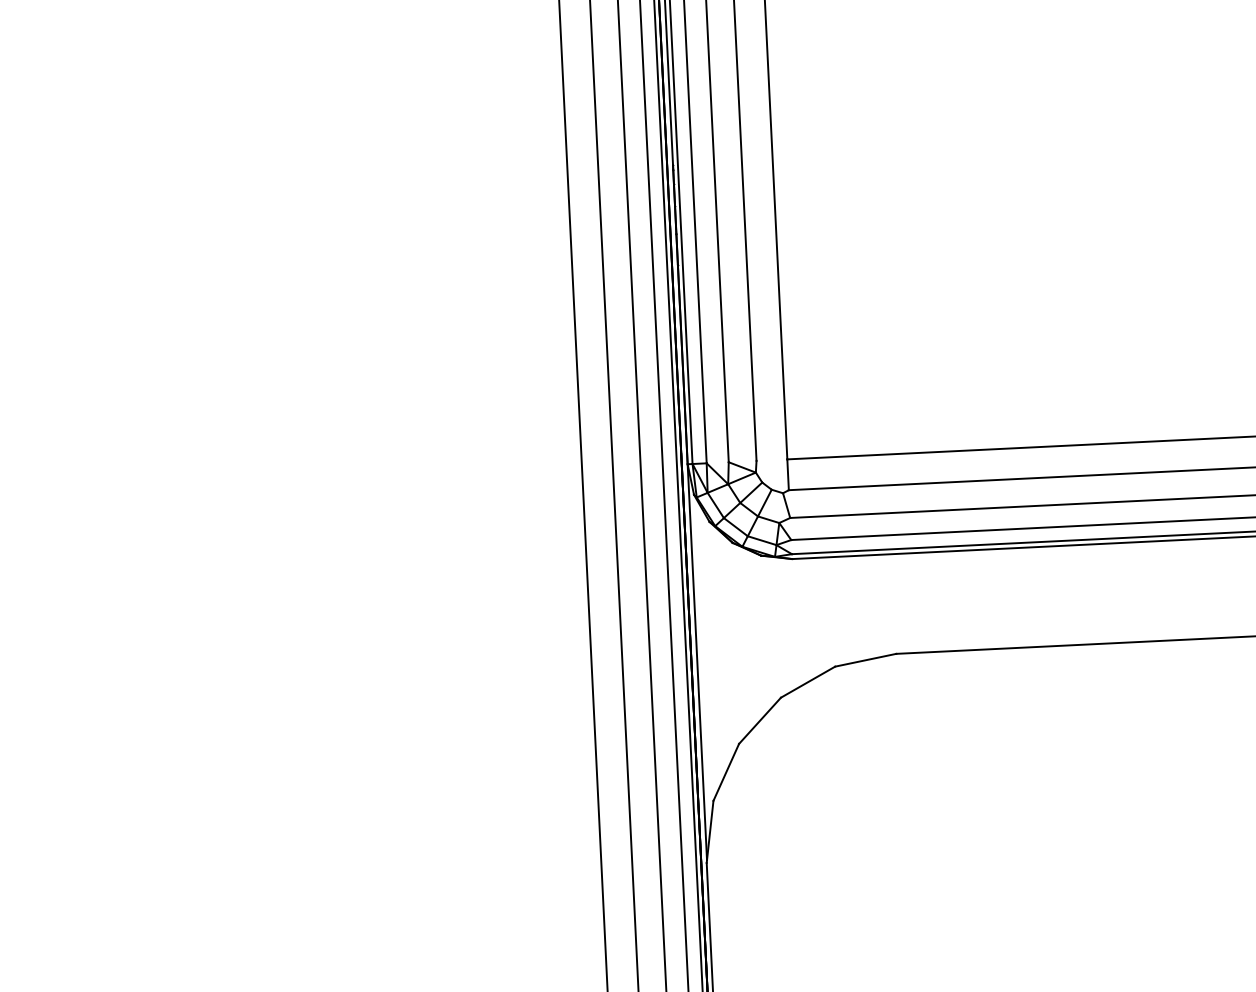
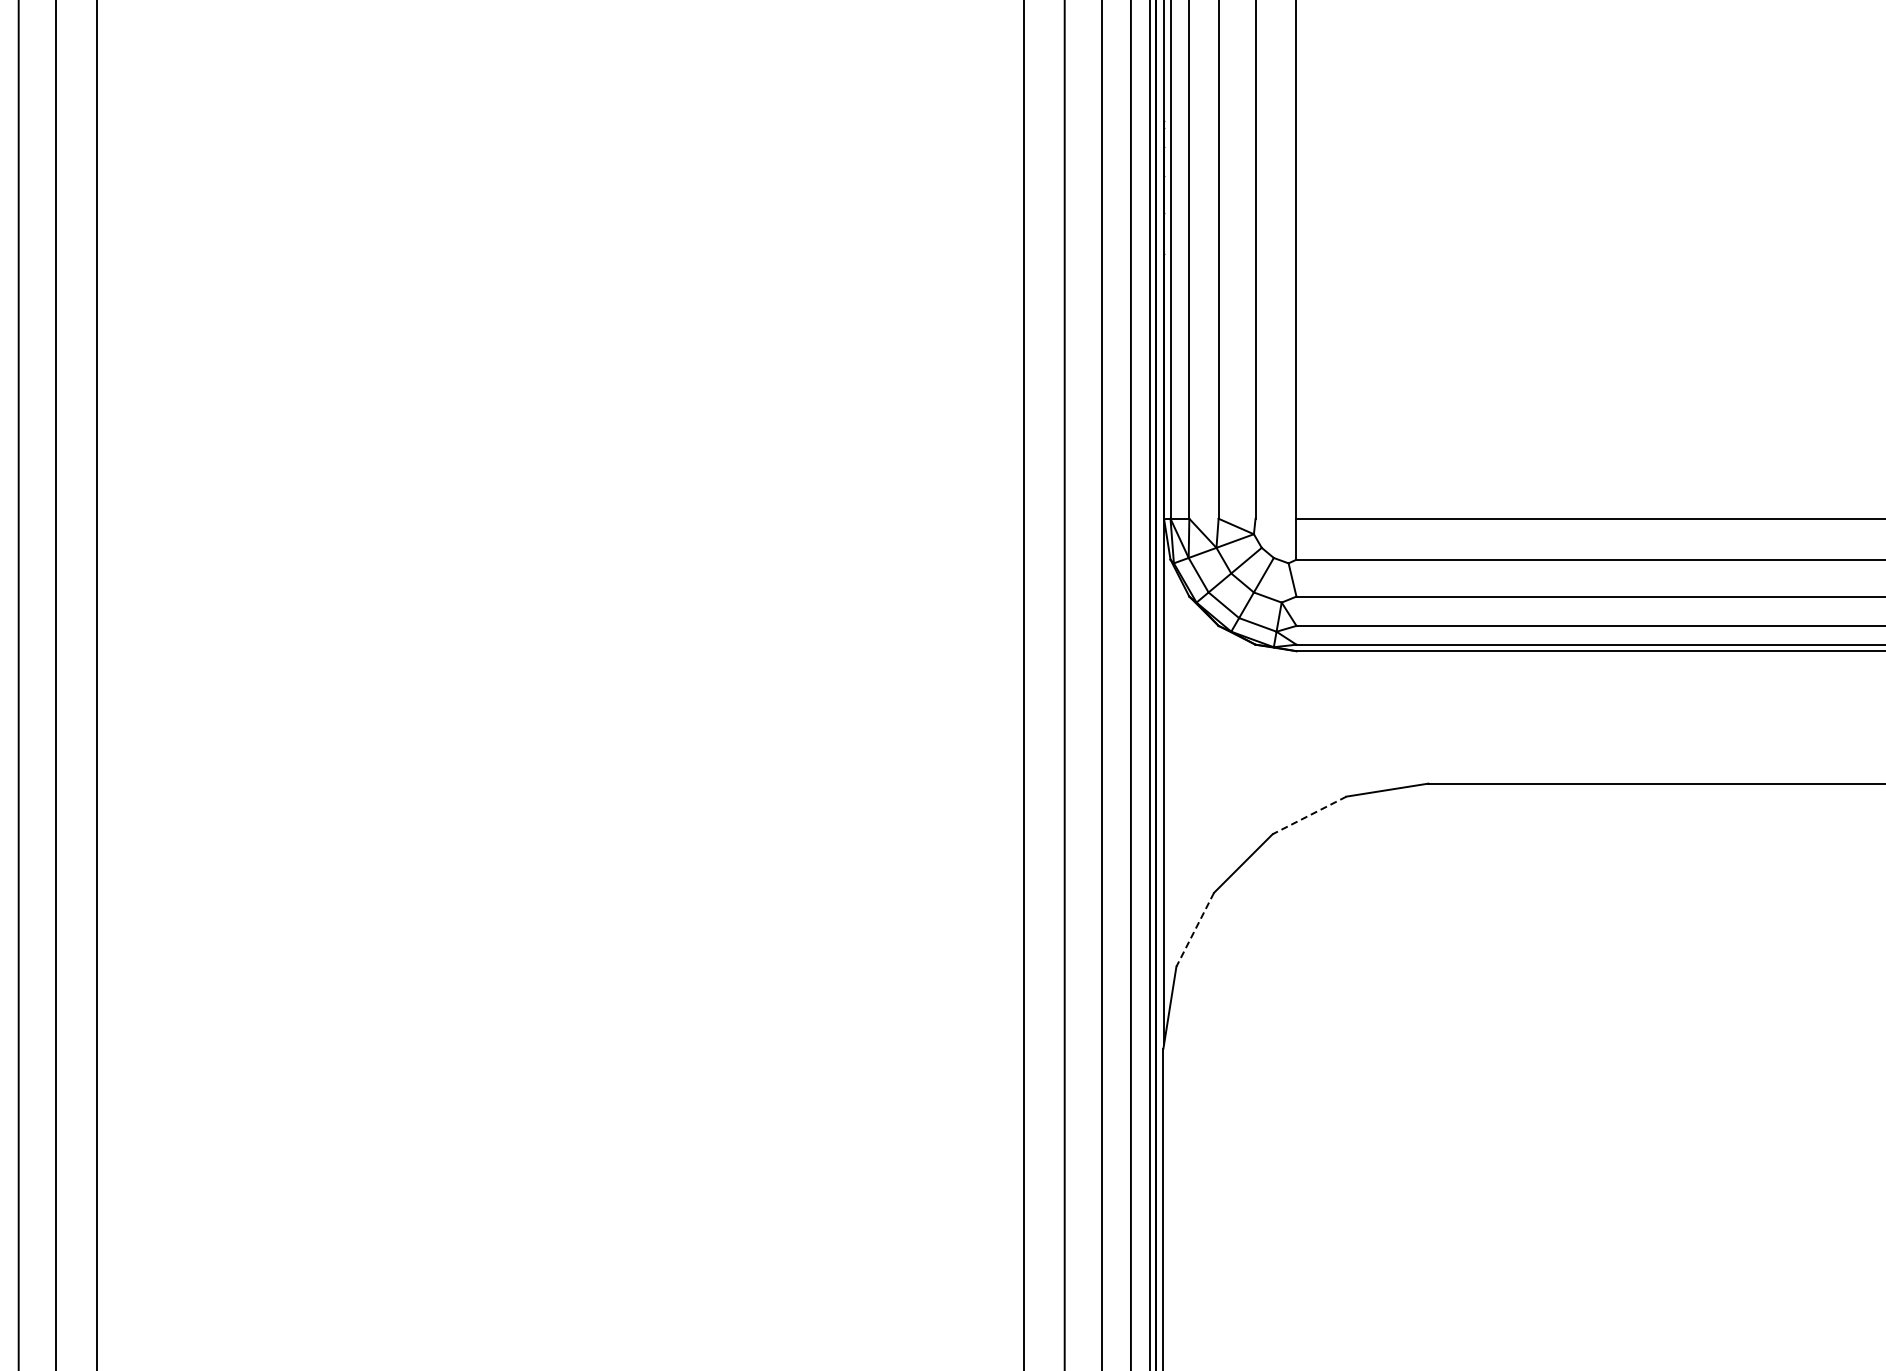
line: (808, 682) -> (1309, 815), solid -> dashed
line: (726, 772) -> (1195, 930), solid -> dashed

